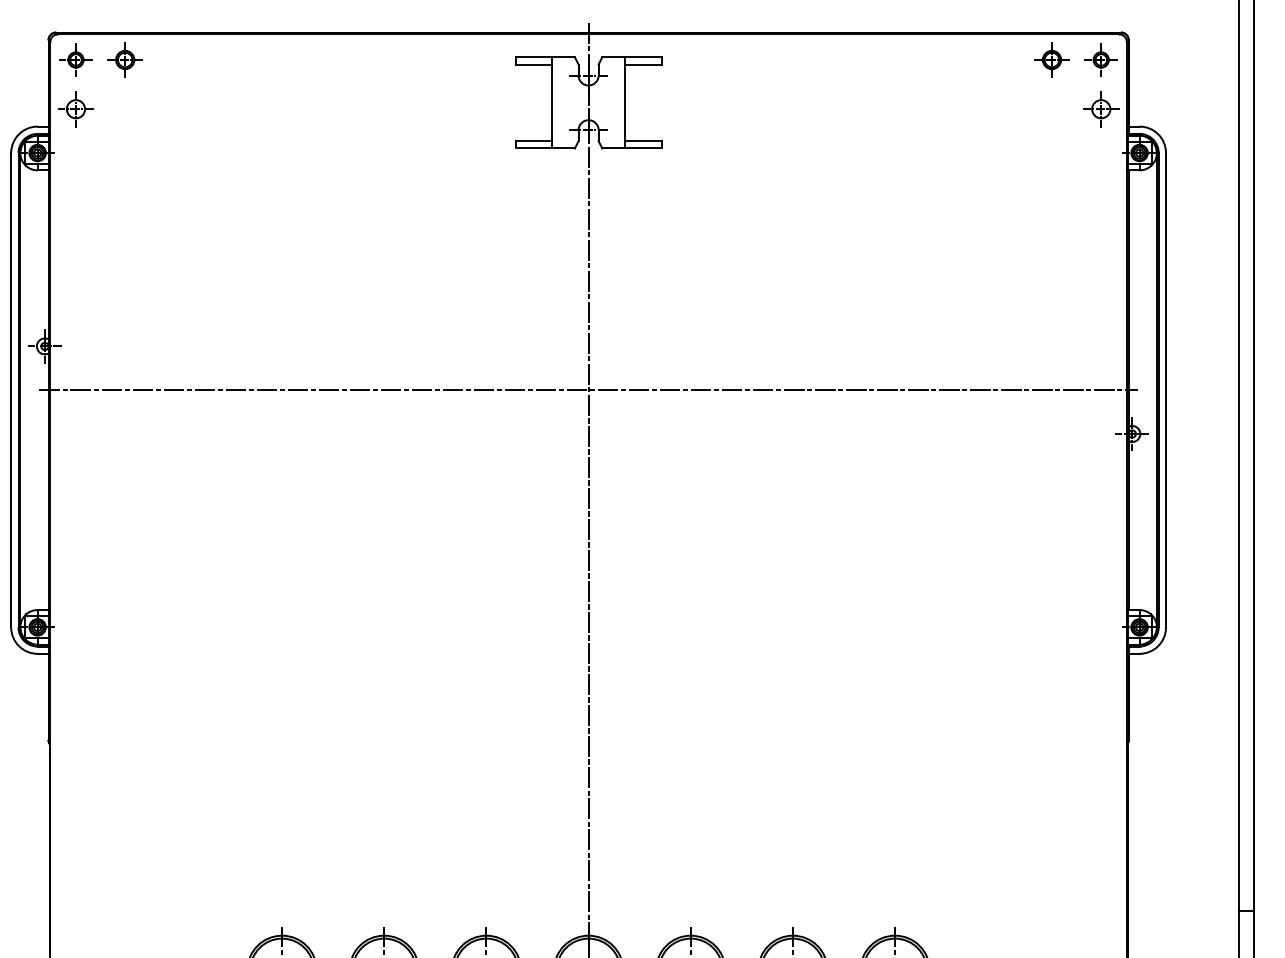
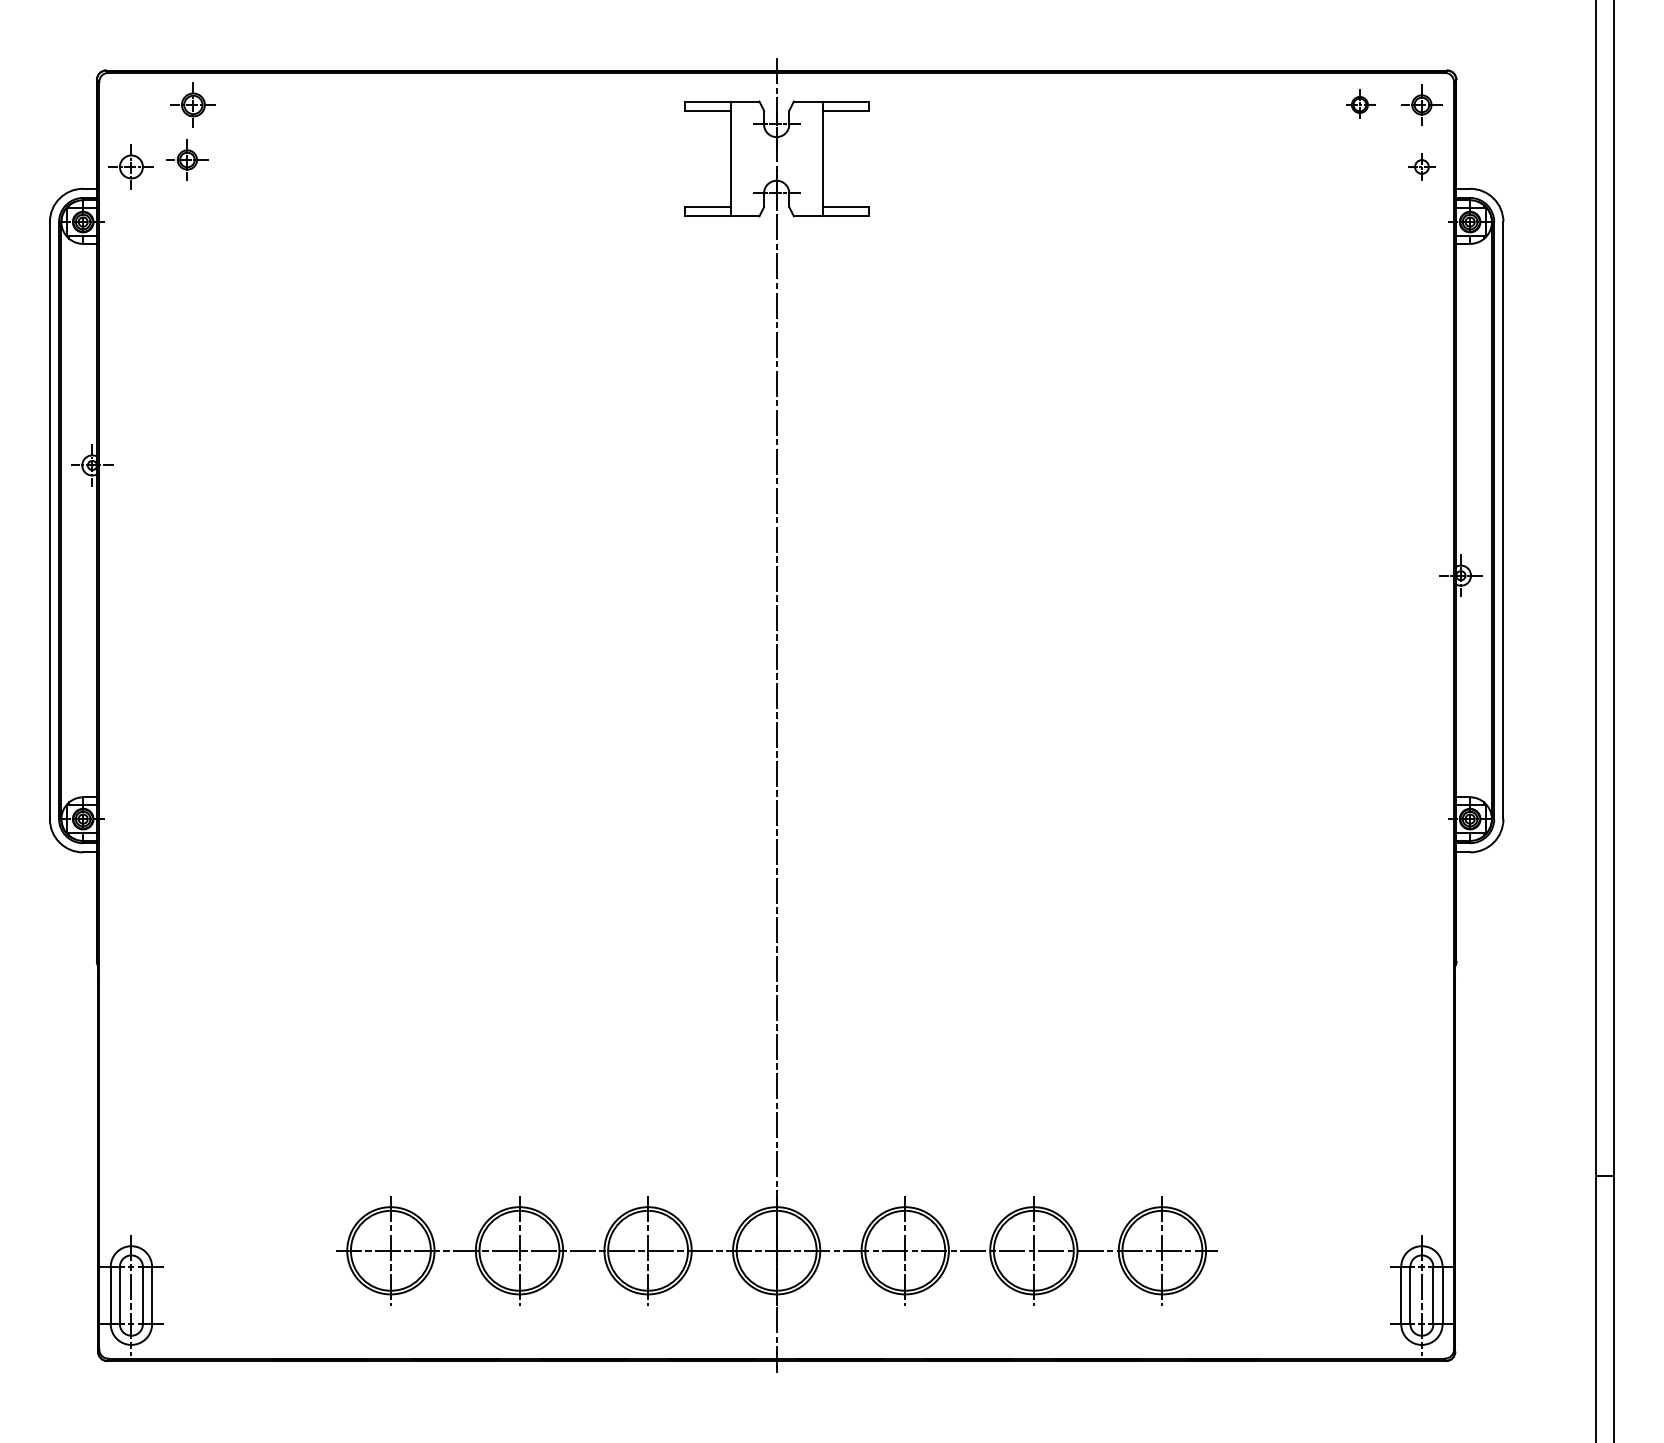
part: (76, 59) -> (187, 159), moved
part: (1051, 59) -> (1359, 104), size x0.7
part: (1100, 108) -> (1421, 166), size x0.6
line: (588, 390) -> (776, 520), removed

